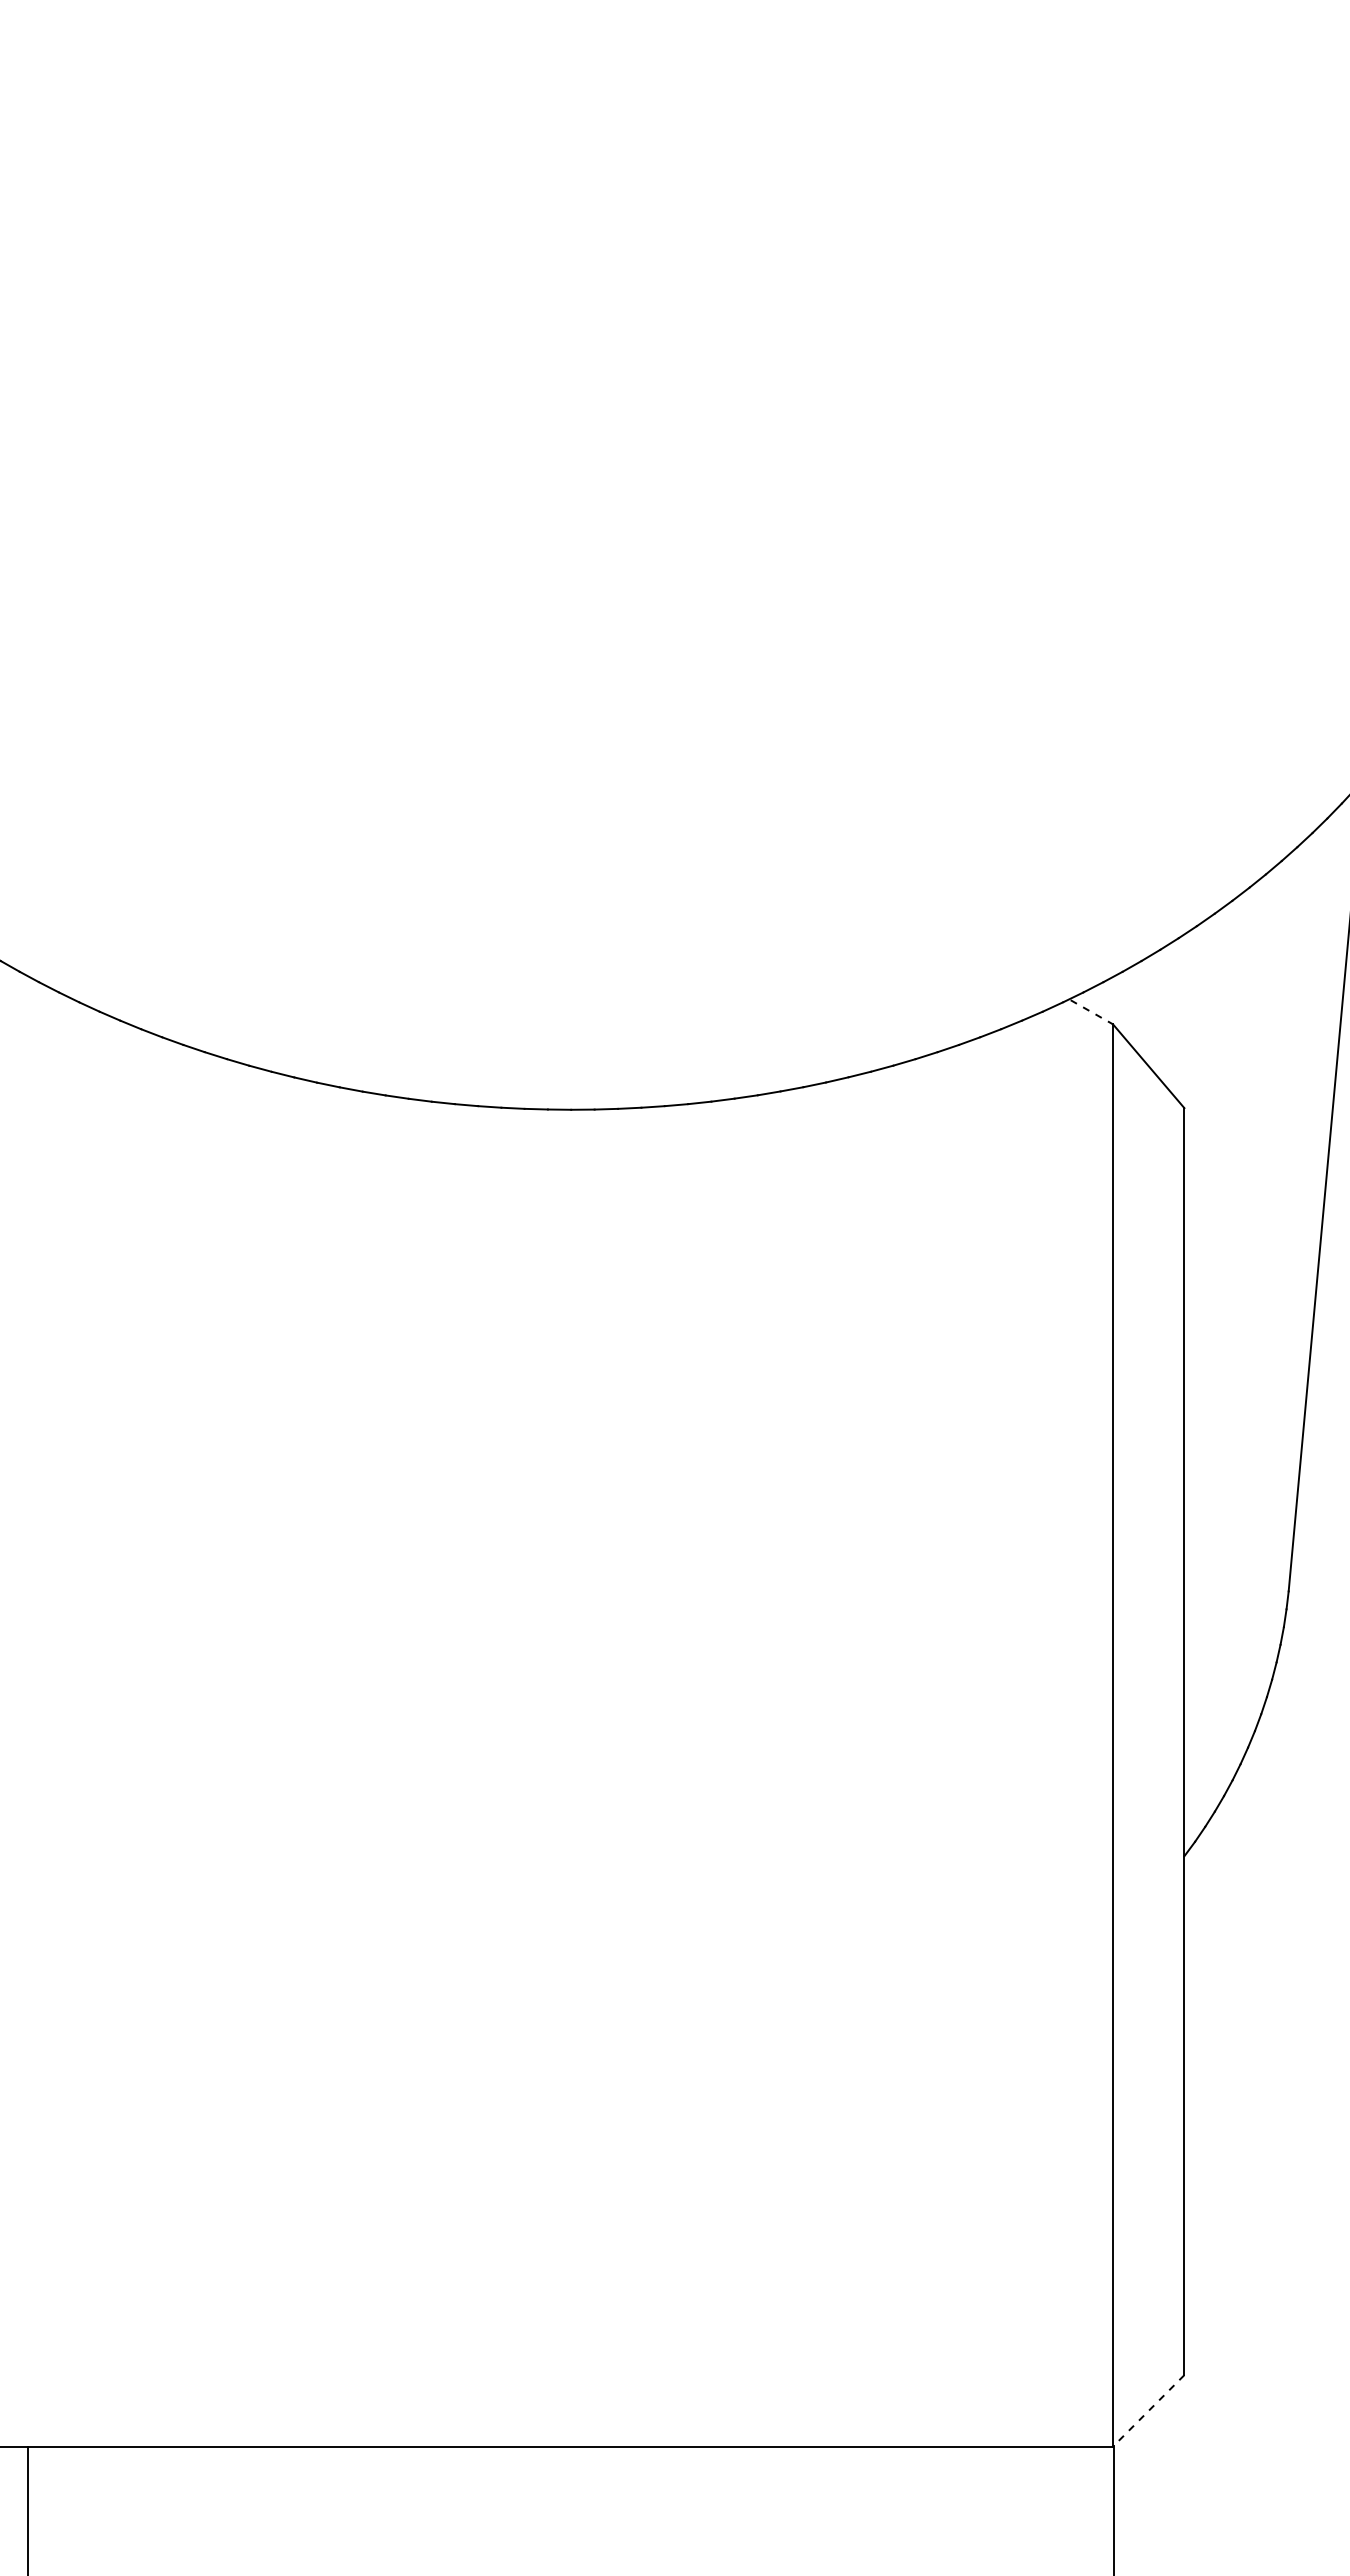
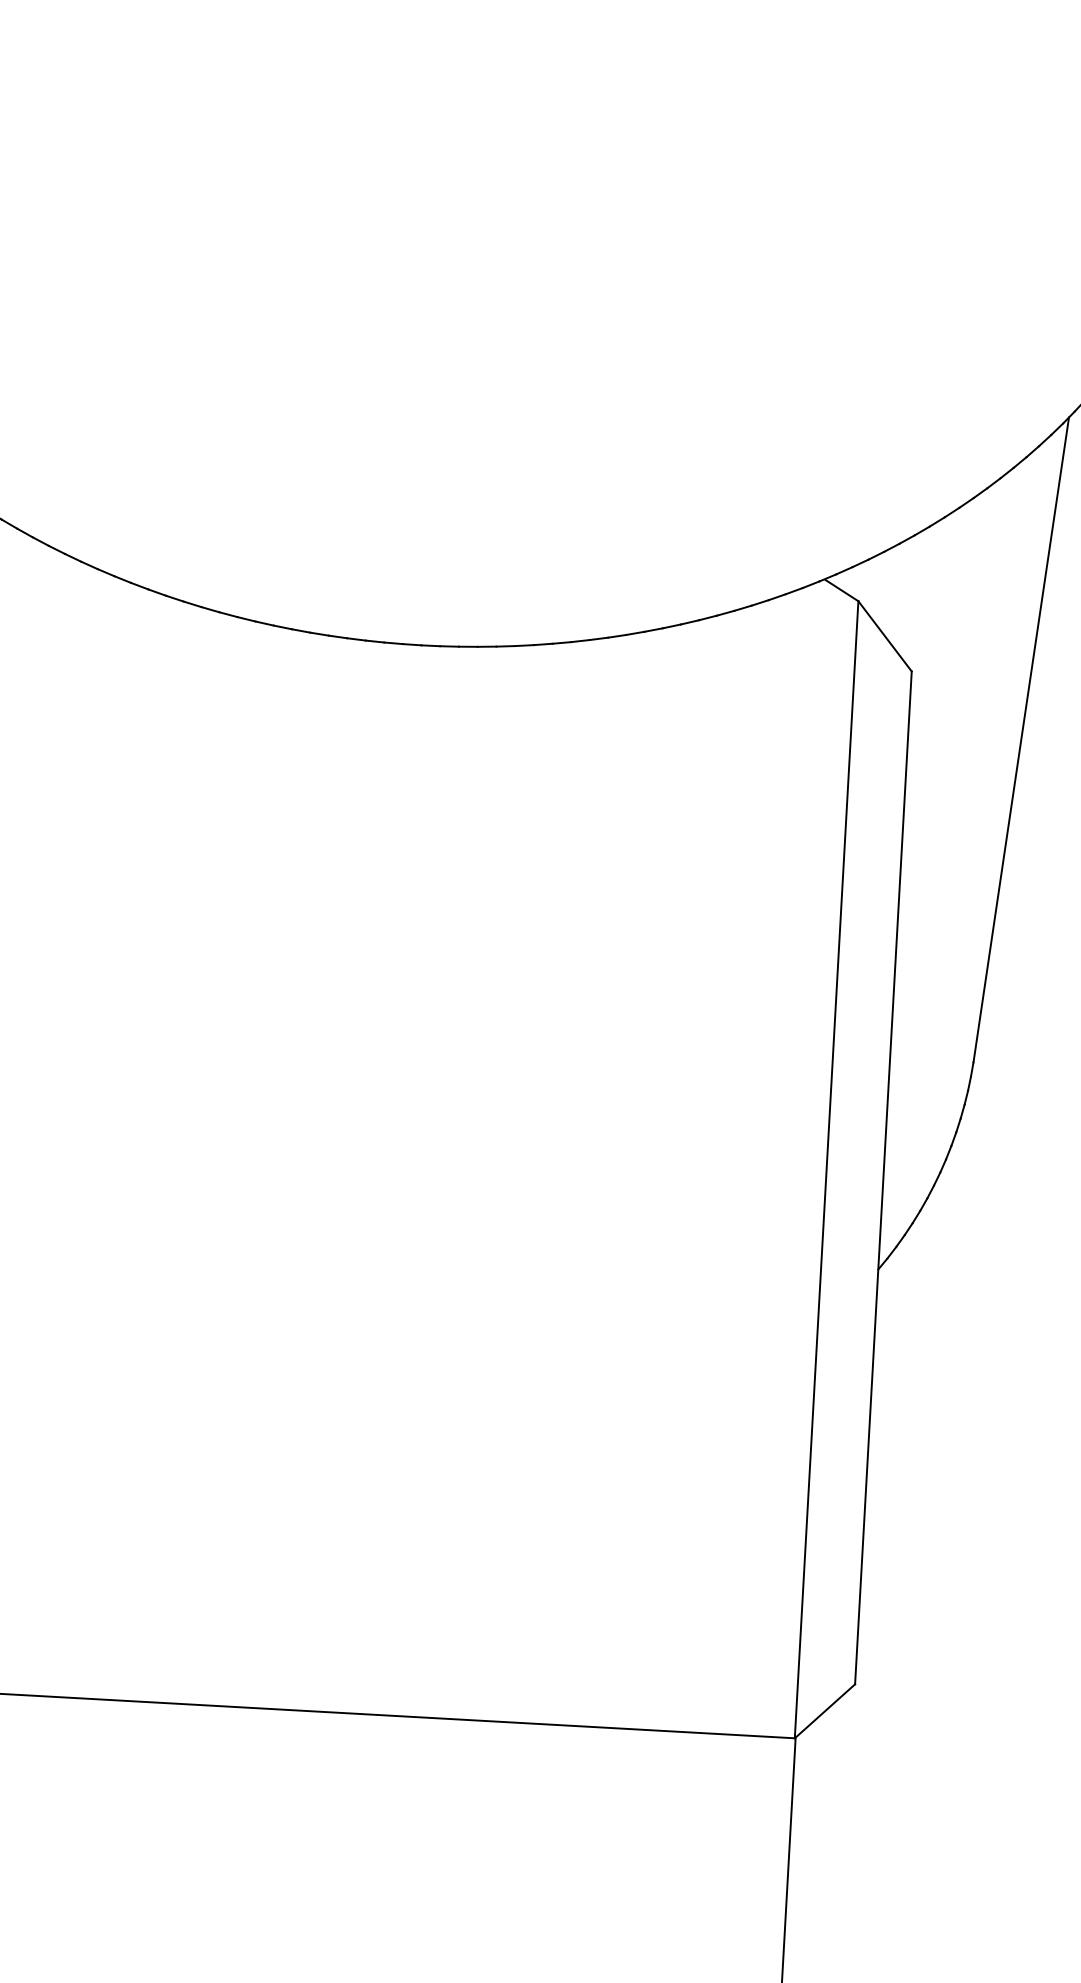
line: (1092, 1012) -> (842, 590), dashed -> solid
line: (1148, 2410) -> (824, 1711), dashed -> solid

